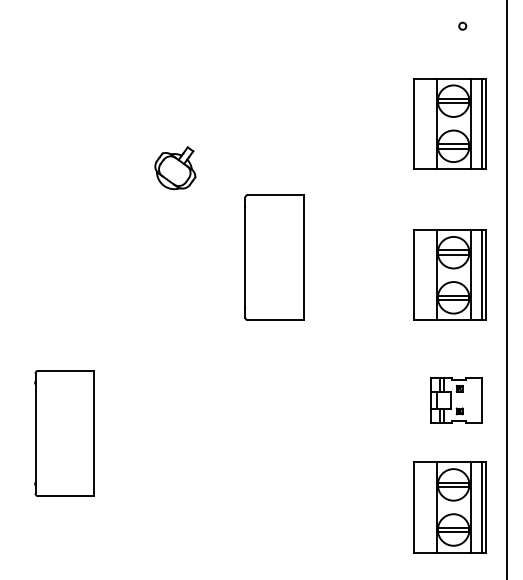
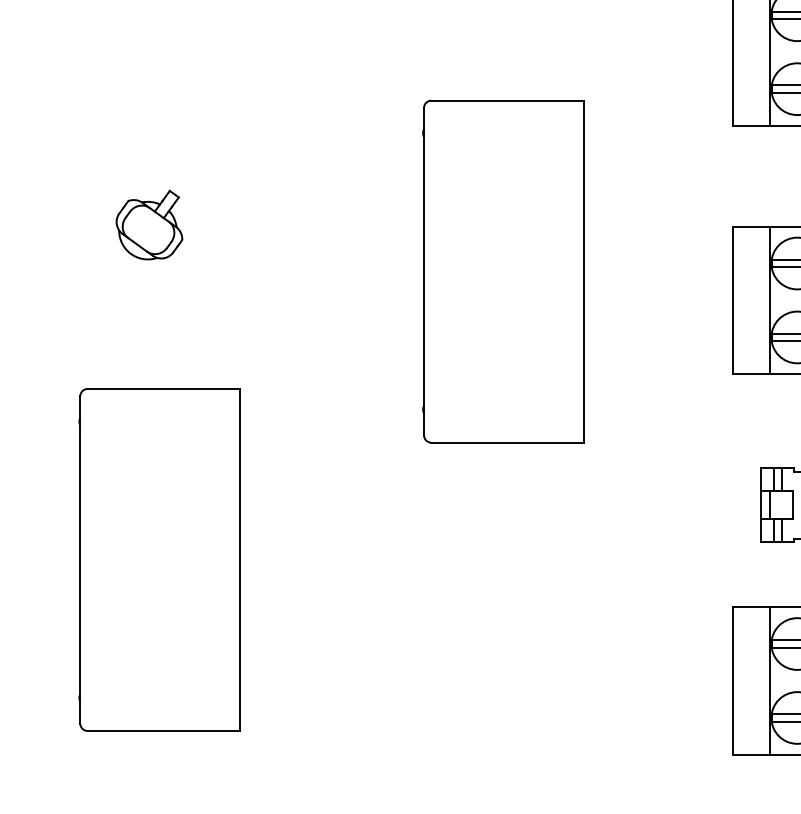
part: (175, 168) -> (149, 225), moved
part: (274, 257) -> (503, 271), size x1.67
part: (64, 433) -> (159, 559), size x1.67

